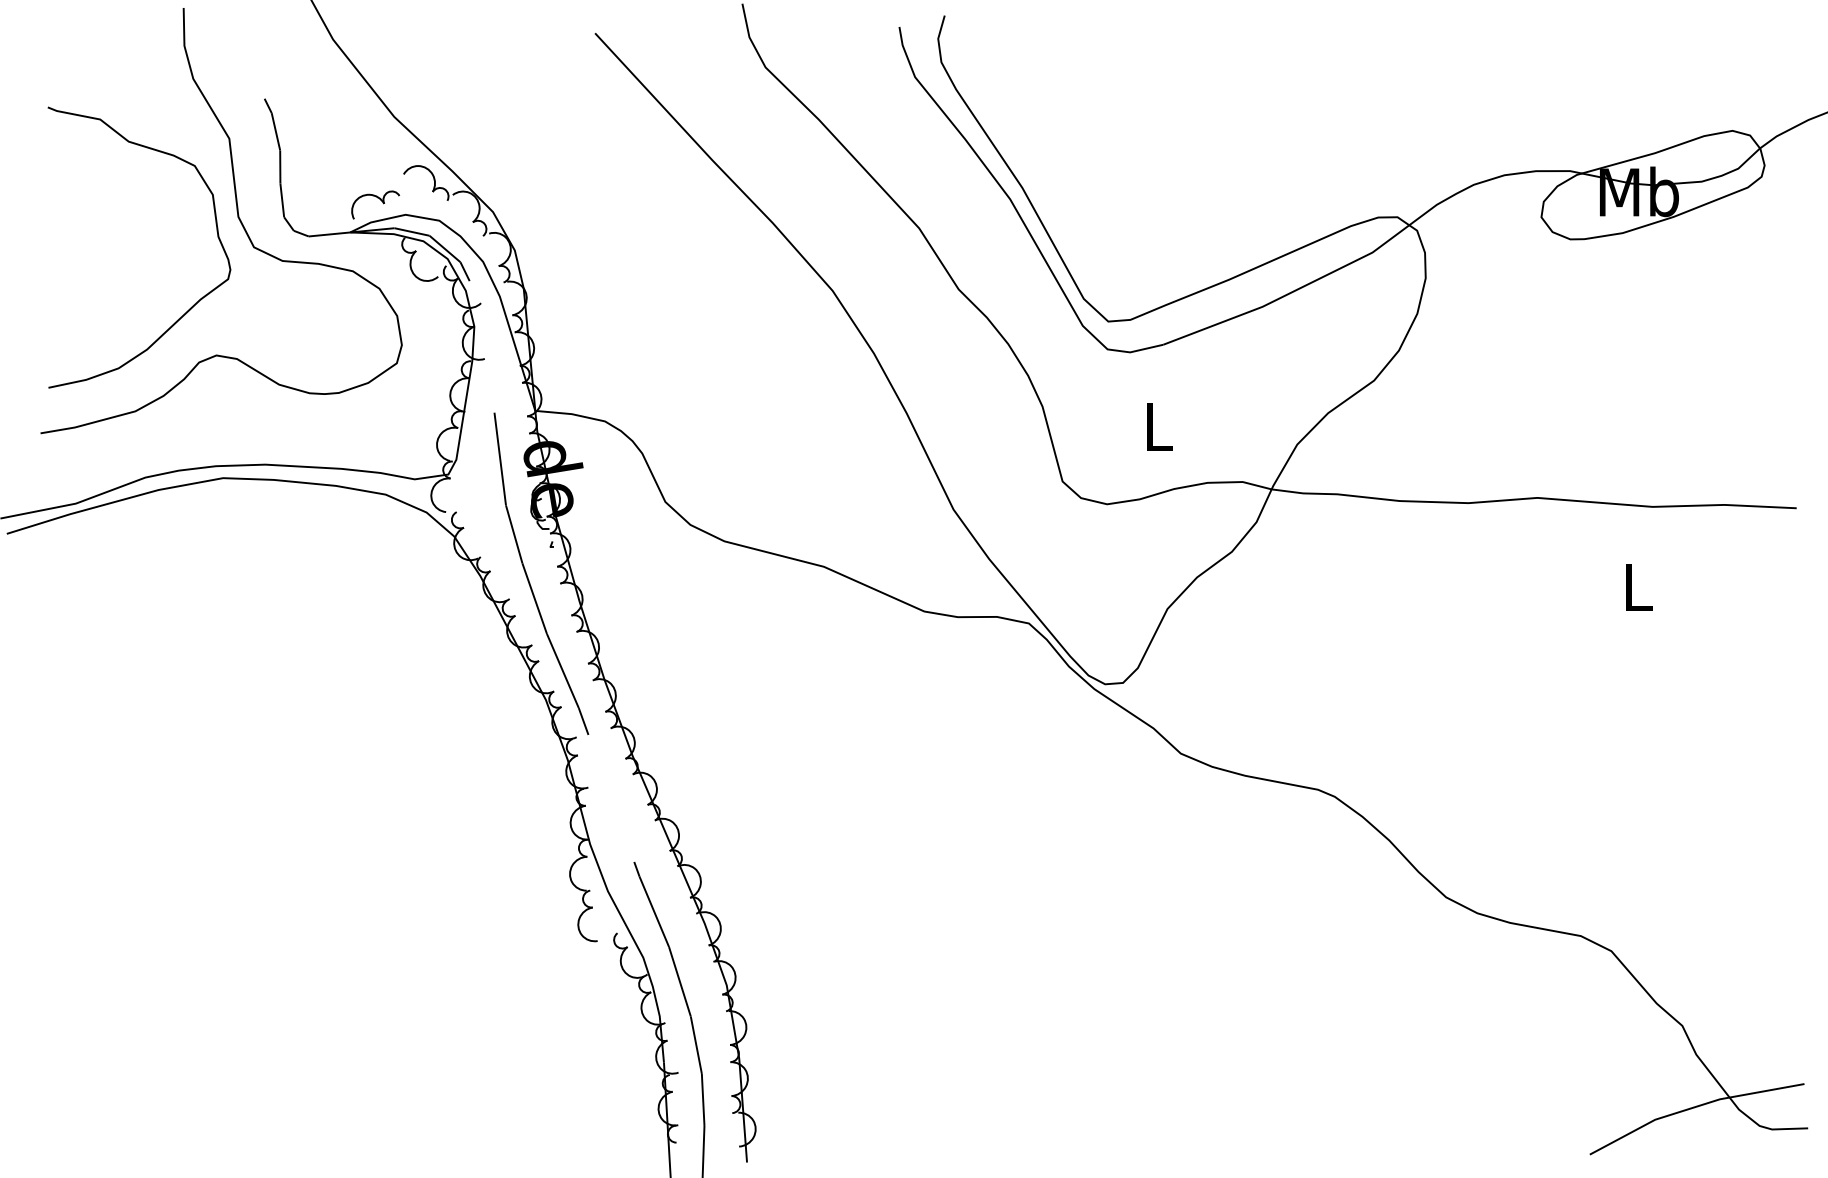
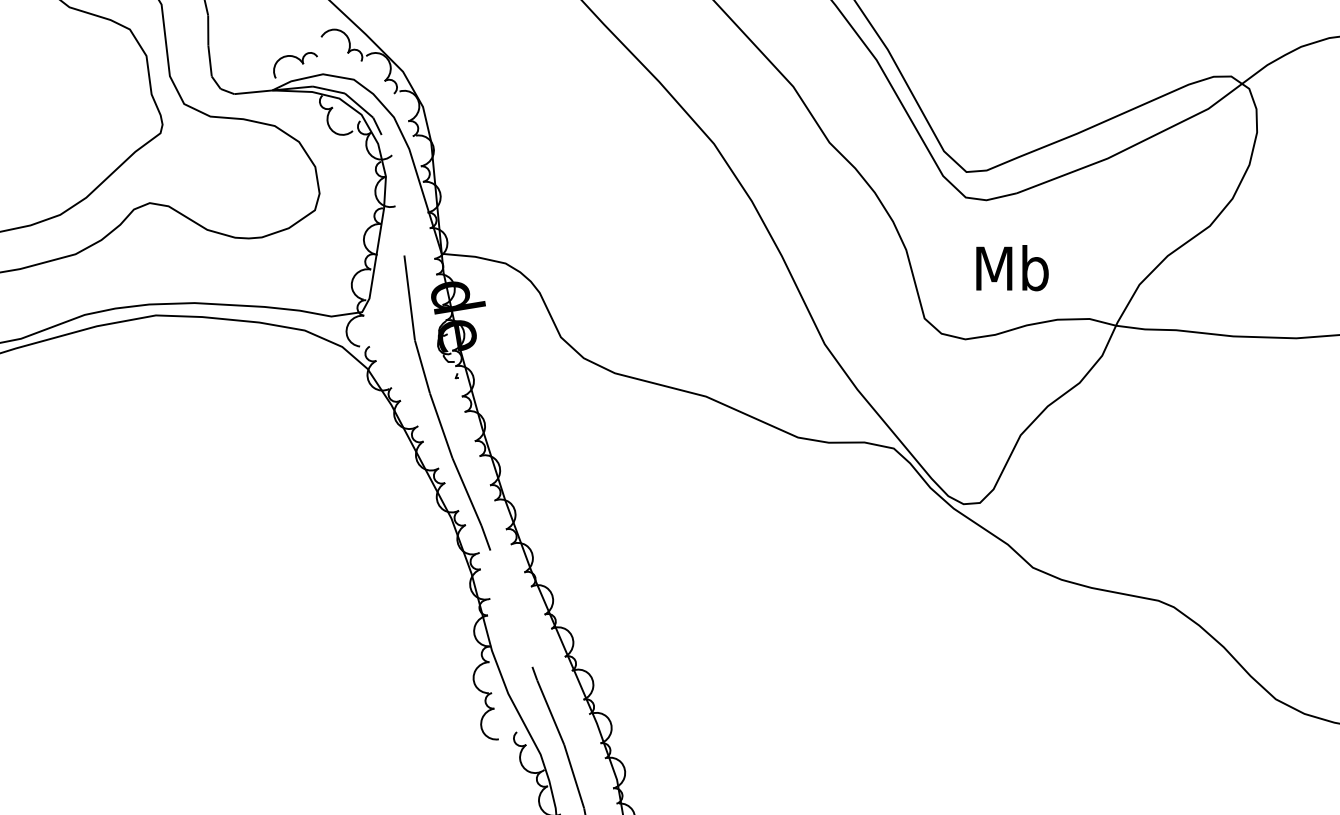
text: (1158, 426) -> (1012, 268), L -> Mb

